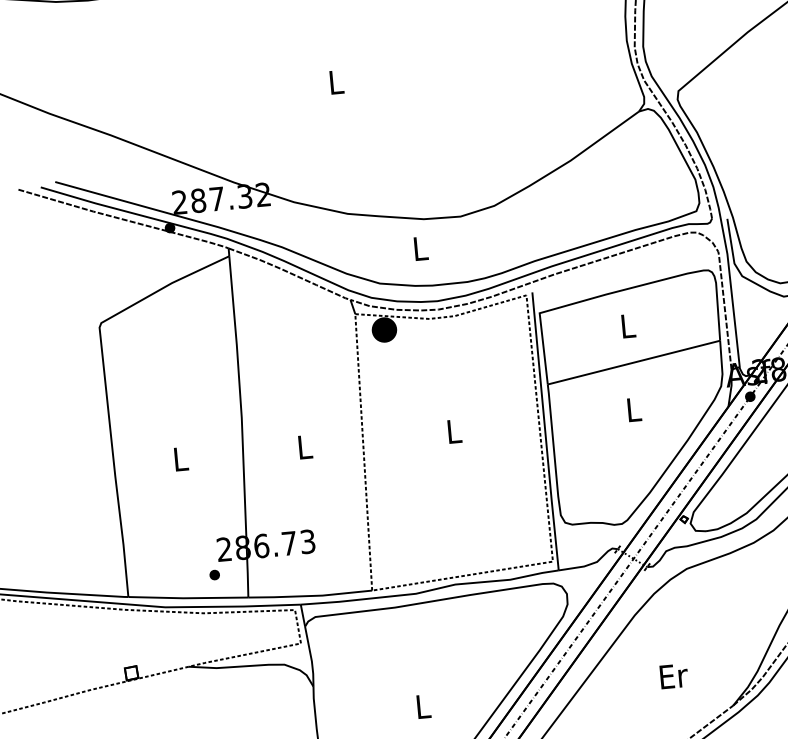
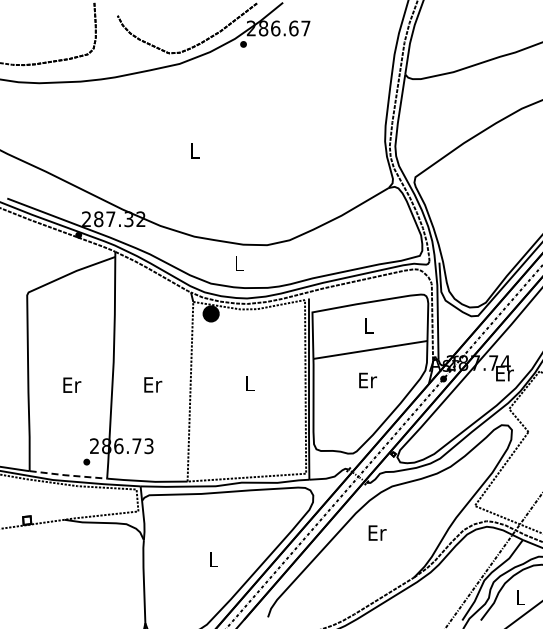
text: (635, 409) -> (368, 380), L -> Er
text: (306, 446) -> (153, 384), L -> Er
text: (181, 458) -> (72, 384), L -> Er
line: (187, 598) -> (67, 475), solid -> dashed
text: (673, 675) -> (377, 532), moved

